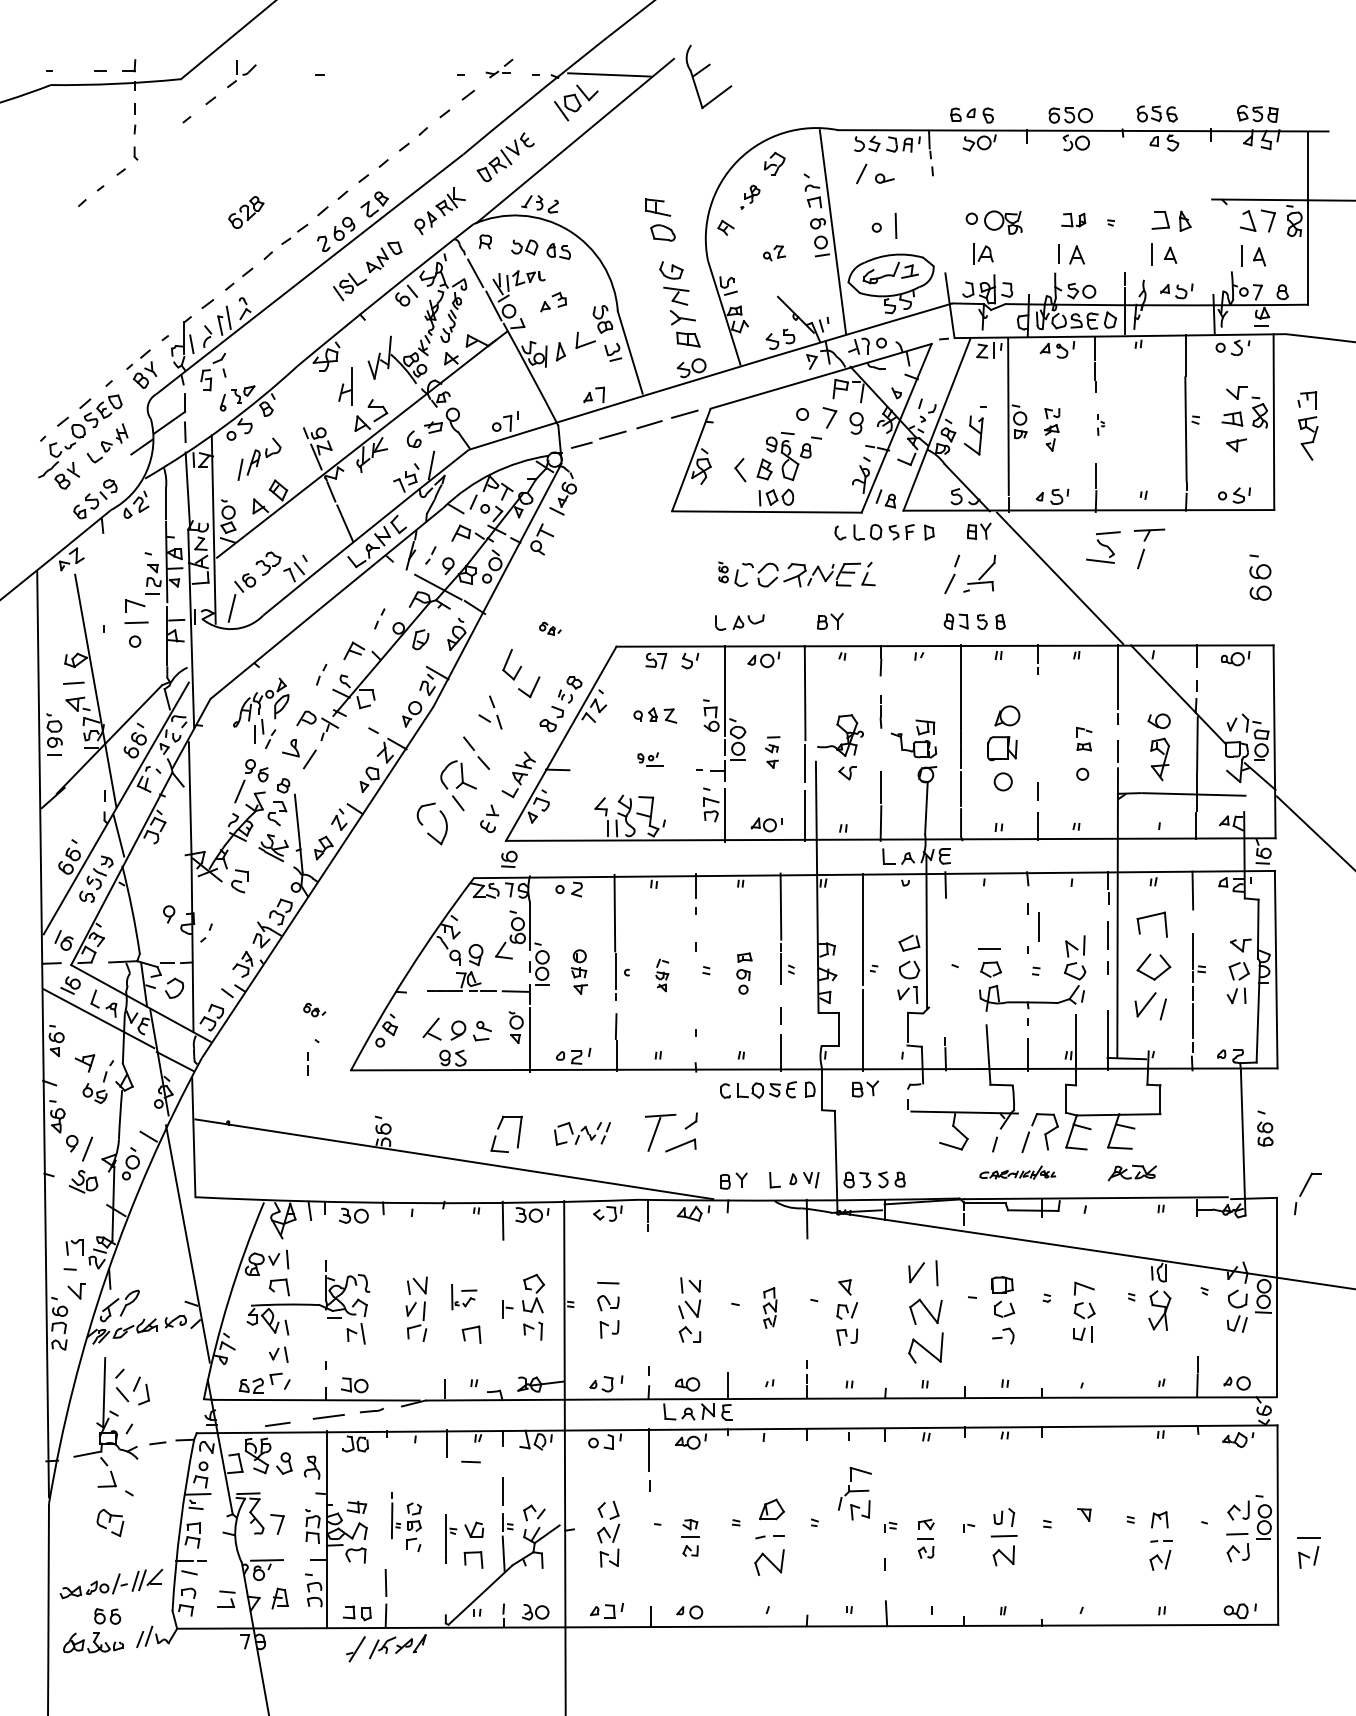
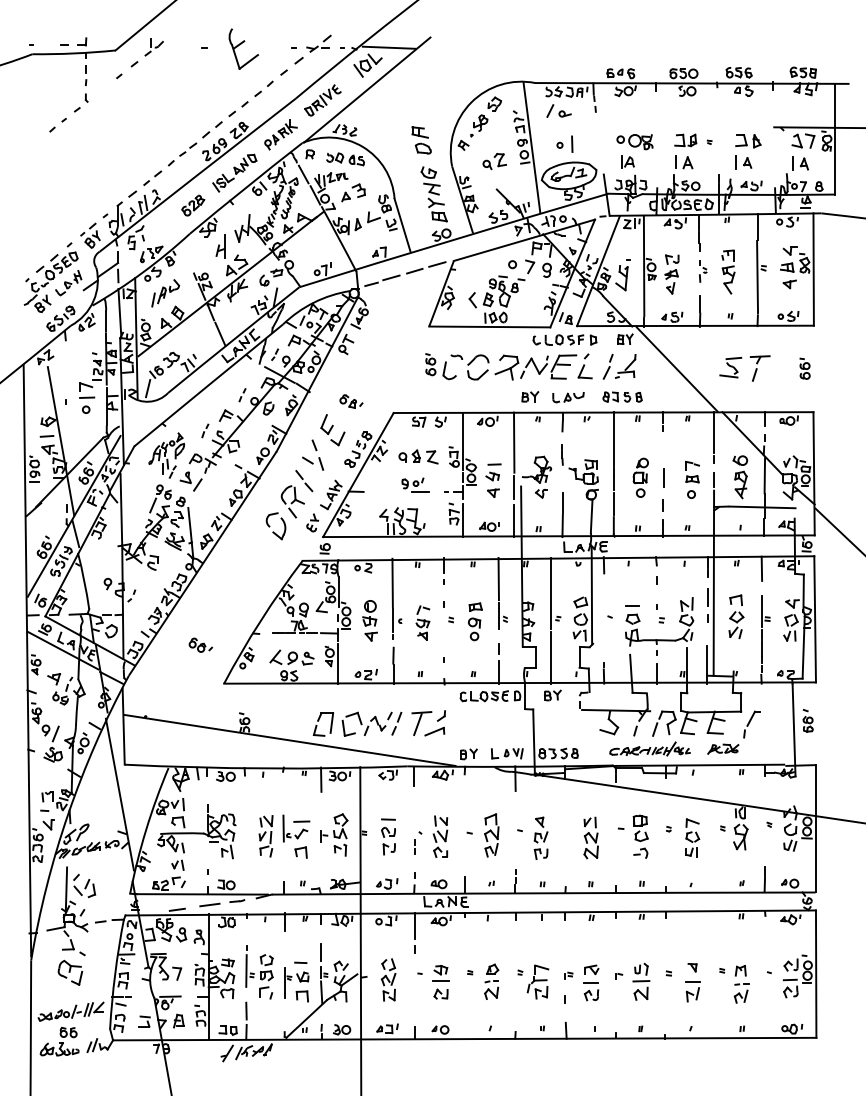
part: (498, 68) -> (318, 43), size x1.43
part: (708, 76) -> (243, 48), moved
part: (750, 196) -> (479, 125), size x1.43
part: (246, 212) -> (193, 205), moved
part: (1073, 220) -> (685, 140), size x1.43
part: (774, 252) -> (494, 161), size x1.67
part: (553, 301) -> (353, 192), size x1.43
part: (1101, 425) -> (703, 271), size x1.67
part: (1308, 425) -> (728, 271), moved
part: (1051, 429) -> (671, 274), size x1.43
part: (1115, 553) -> (738, 371), moved
part: (796, 573) -> (508, 366), size x1.67
part: (1259, 577) -> (804, 368), size x0.71
part: (739, 622) -> (568, 397), moved
part: (550, 628) -> (351, 401), size x1.67
part: (490, 711) -> (313, 454), size x1.43
part: (655, 714) -> (418, 456), size x1.43
part: (1084, 738) -> (692, 471), size x1.43
part: (1002, 747) -> (640, 477), size x0.71
part: (772, 752) -> (493, 480), size x1.67
part: (650, 758) -> (415, 484), size x1.67
line: (1038, 926) -> (663, 477), moved
part: (1153, 965) -> (736, 616), size x0.62
part: (578, 971) -> (369, 620), size x1.43
part: (744, 973) -> (475, 621), size x1.43
part: (661, 974) -> (422, 622), size x1.67
part: (314, 1009) -> (200, 644), size x1.67
part: (314, 1056) -> (418, 842), moved
part: (581, 1132) -> (371, 723), size x1.67
part: (1016, 1171) -> (649, 748), size x1.67
part: (1306, 1193) -> (751, 724), moved
part: (464, 1297) -> (296, 828), size x1.67
part: (769, 1308) -> (491, 835), size x1.67
part: (924, 1311) -> (590, 837), size x0.62
line: (470, 1461) -> (300, 962), moved
part: (854, 1492) -> (537, 981), moved
part: (110, 1522) -> (70, 972), size x1.43
part: (406, 1522) -> (259, 972), size x1.43
part: (769, 1536) -> (491, 981), size x0.71
part: (689, 1538) -> (440, 982), size x1.43
part: (926, 1538) -> (591, 982), size x1.43
part: (1308, 1552) -> (692, 991), moved

